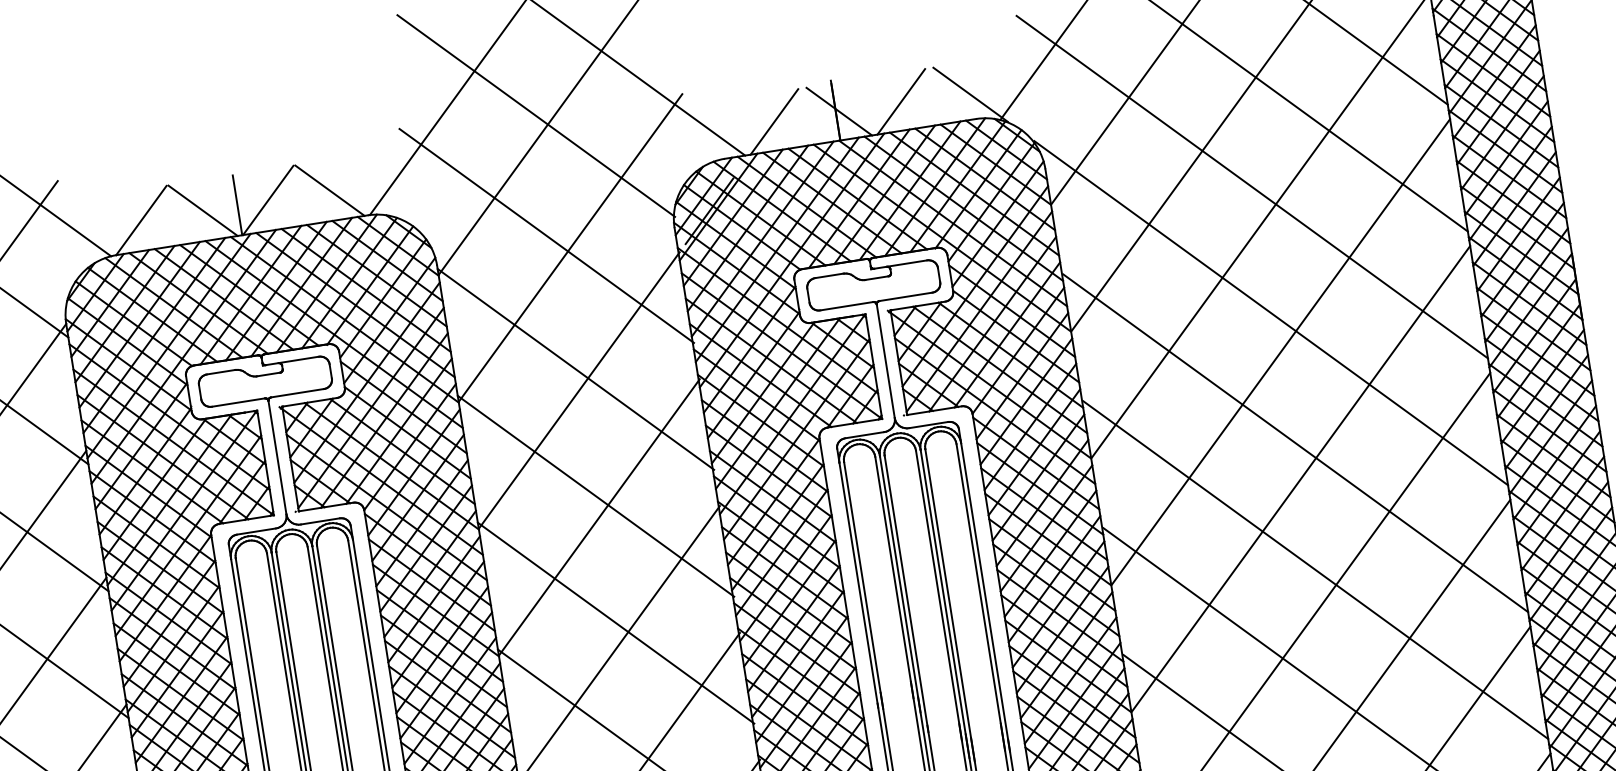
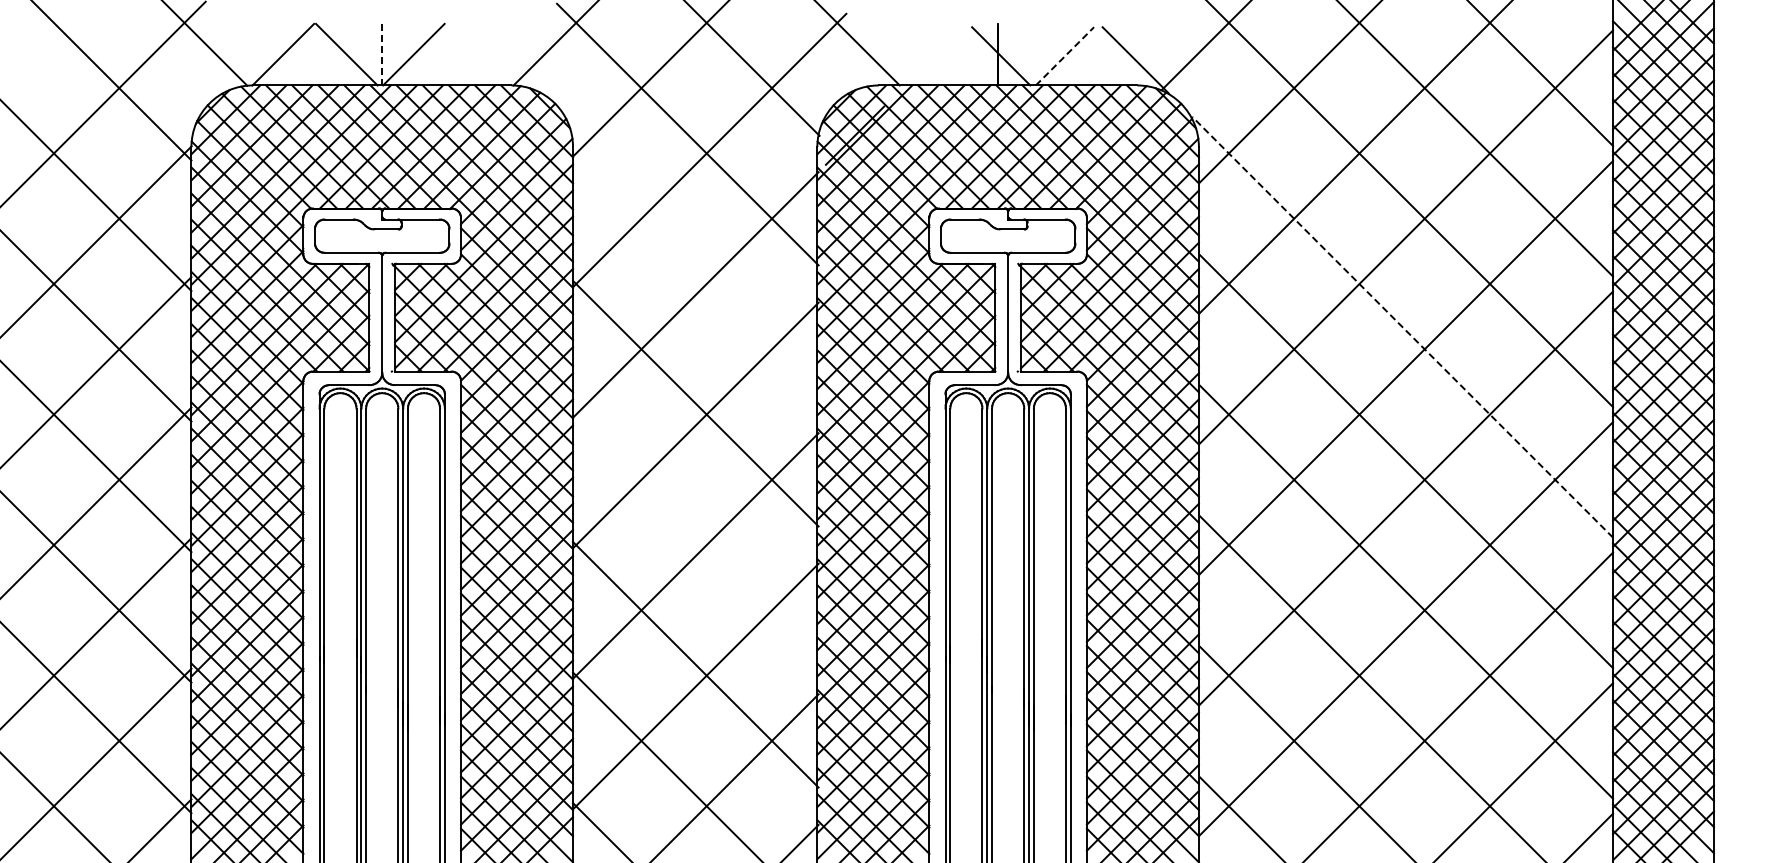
line: (901, 100) -> (1065, 55), solid -> dashed
line: (774, 122) -> (934, 56), removed
line: (330, 190) -> (477, 54), removed
line: (237, 205) -> (382, 54), solid -> dashed
line: (1271, 313) -> (1402, 327), solid -> dashed
line: (575, 368) -> (695, 272), removed
line: (615, 623) -> (695, 534), removed

